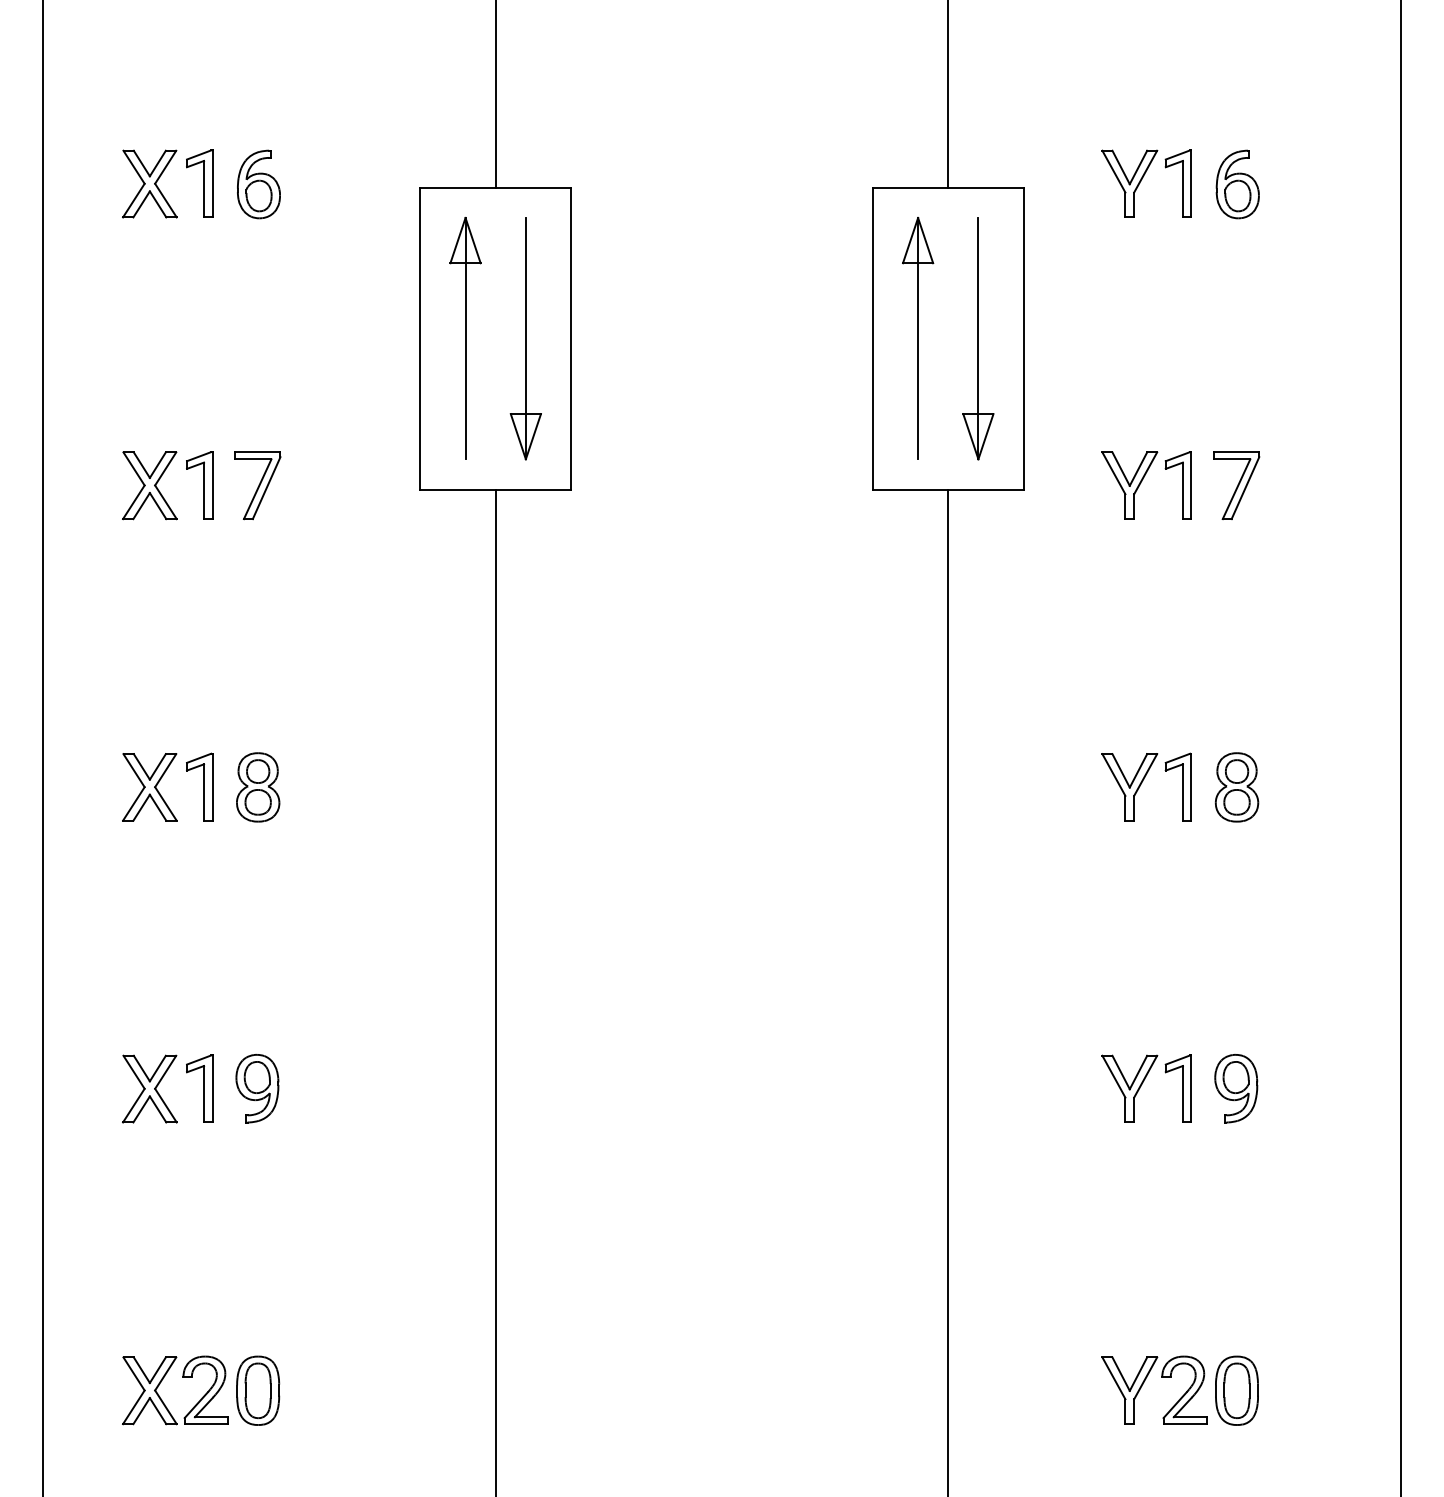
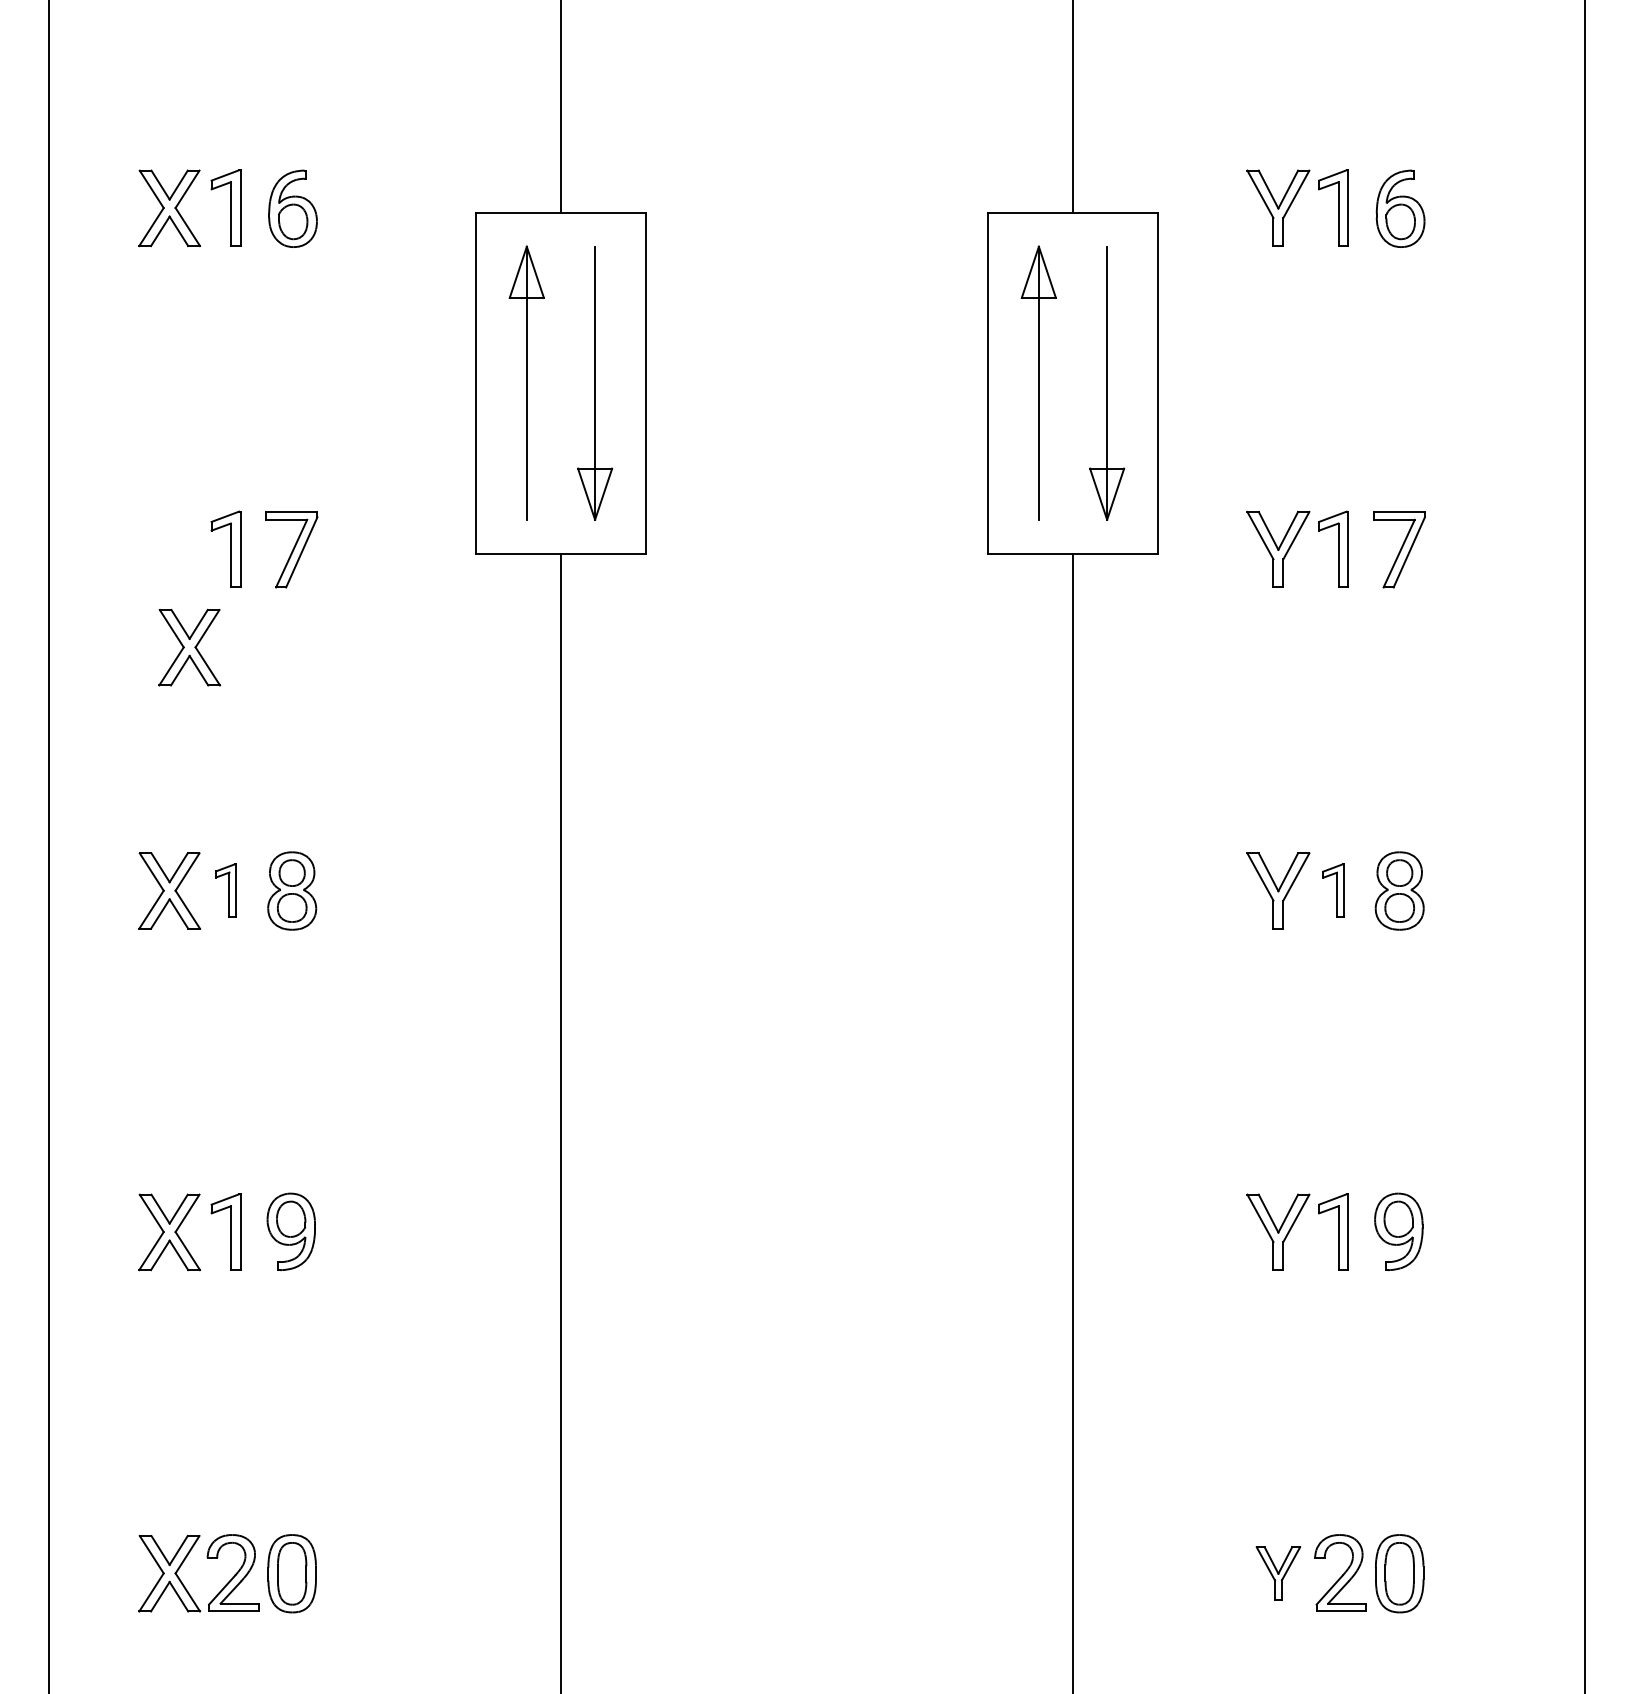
part: (149, 485) -> (189, 647), moved
part: (199, 786) -> (225, 890), size x0.7
part: (1178, 786) -> (1333, 890), size x0.7
part: (1129, 1390) -> (1278, 1573), size x0.7

